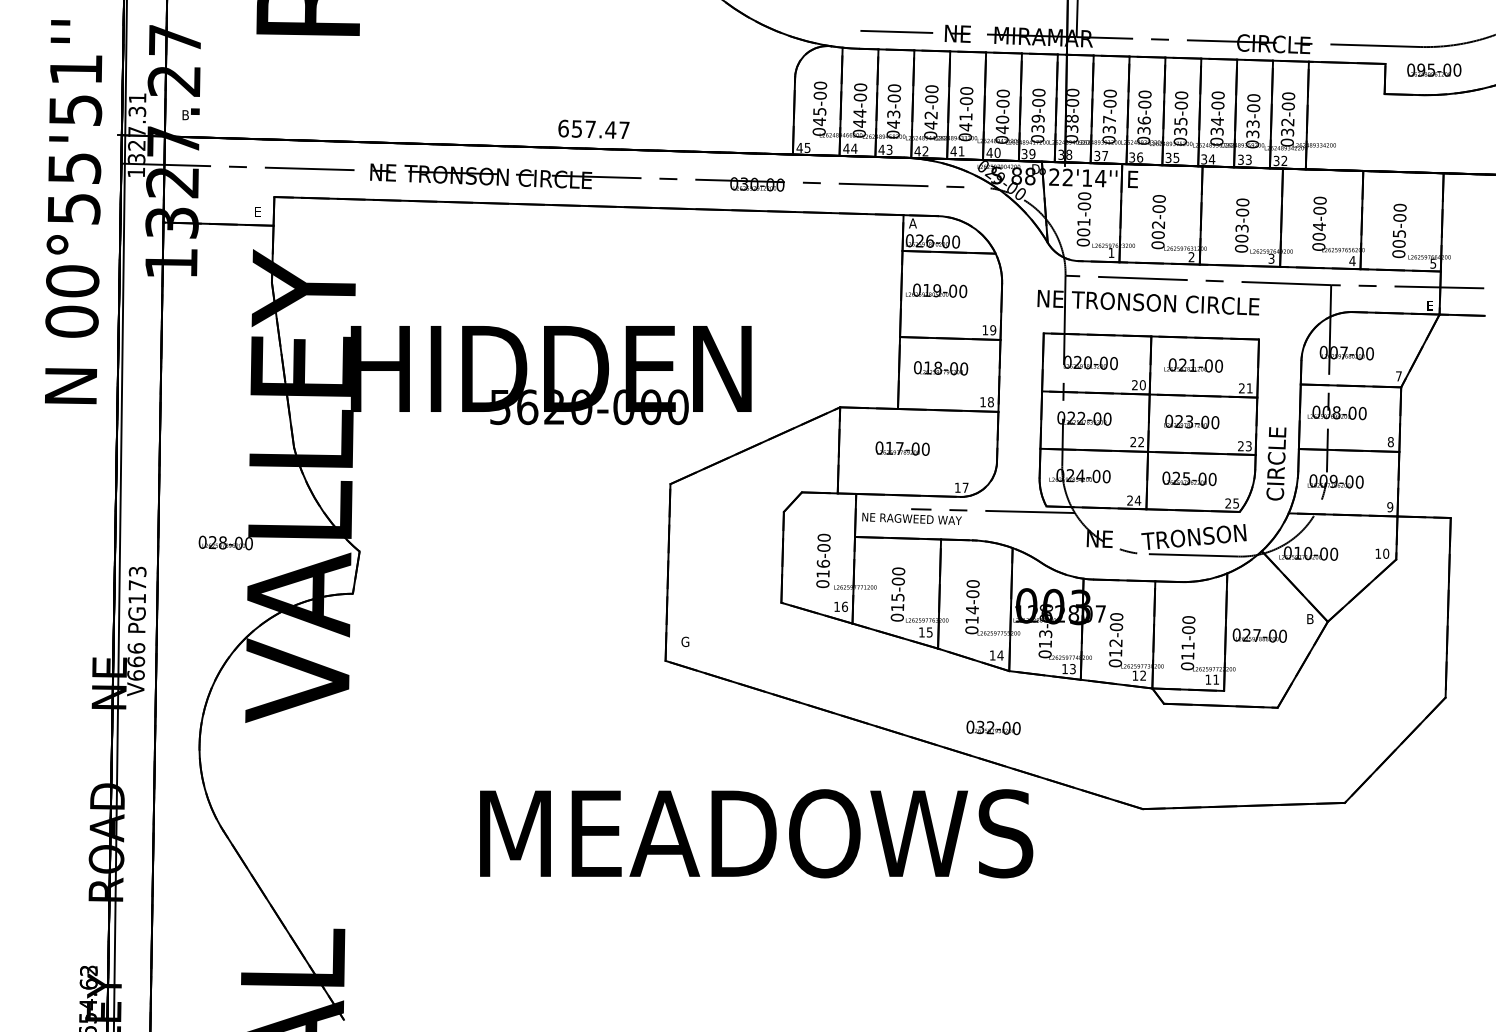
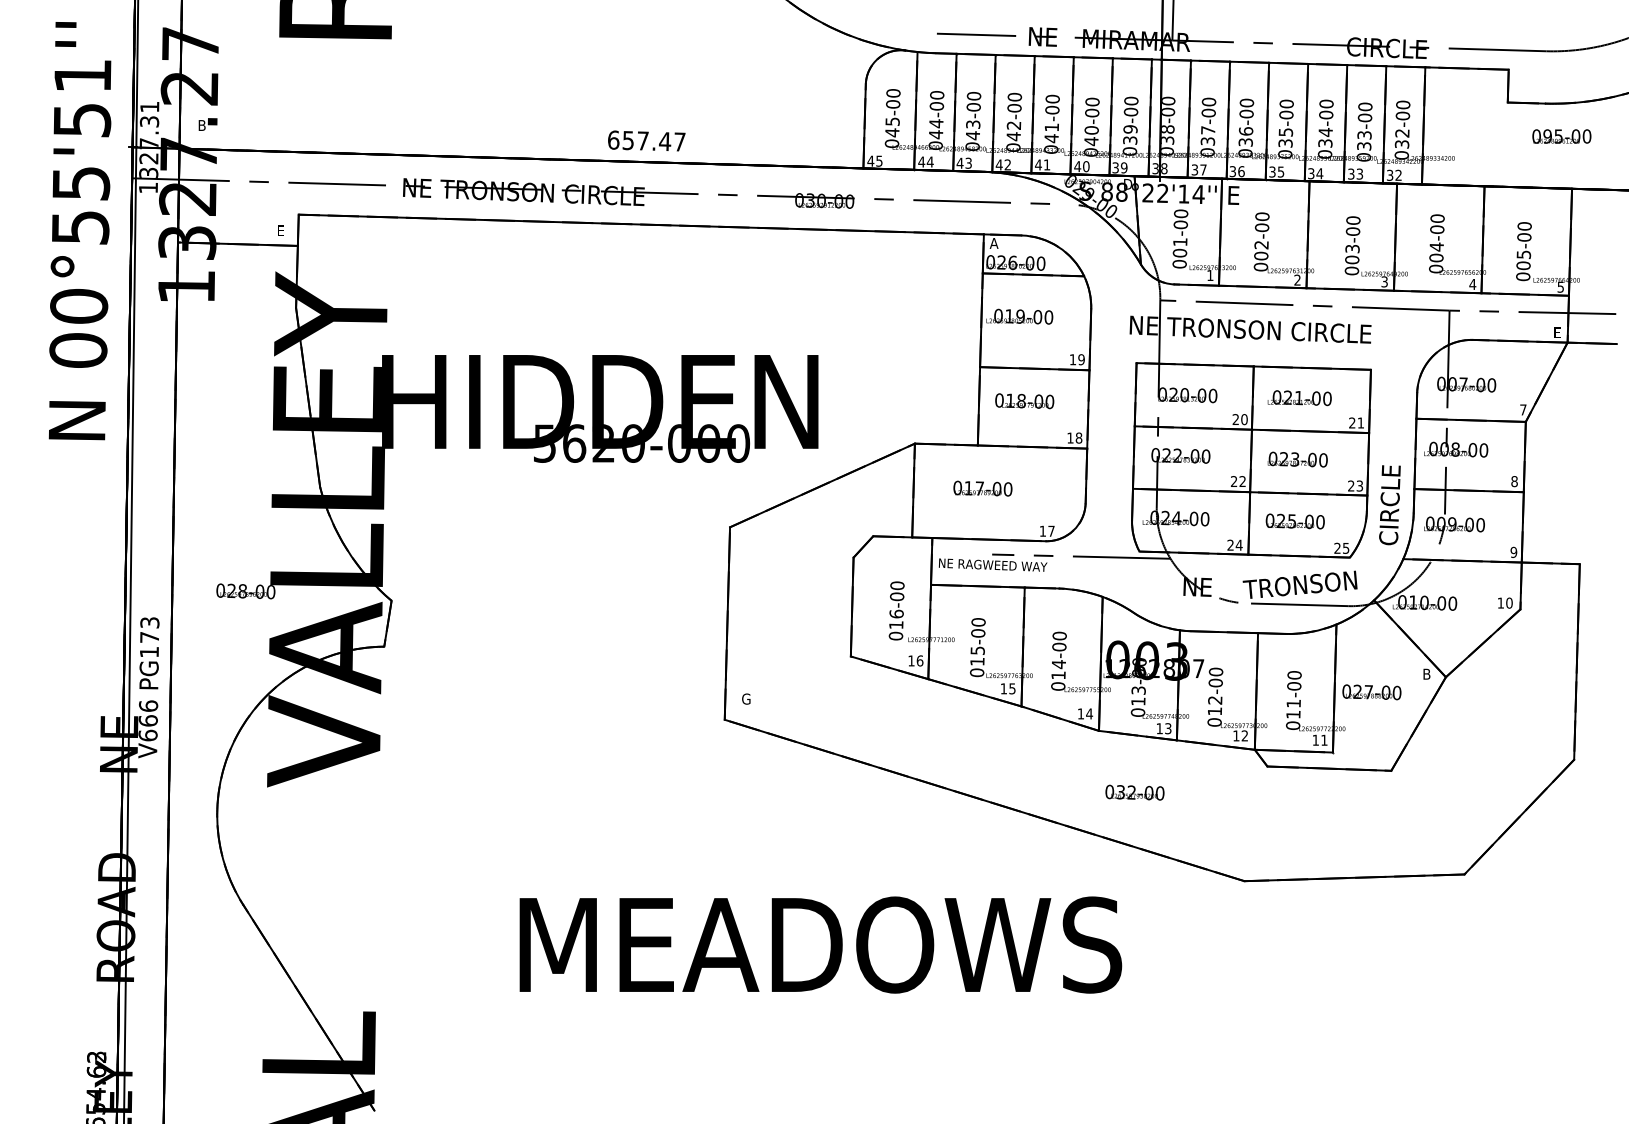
text: (1433, 70) -> (1561, 136), moved
text: (993, 727) -> (1134, 792), moved
text: (756, 833) -> (820, 944), moved

